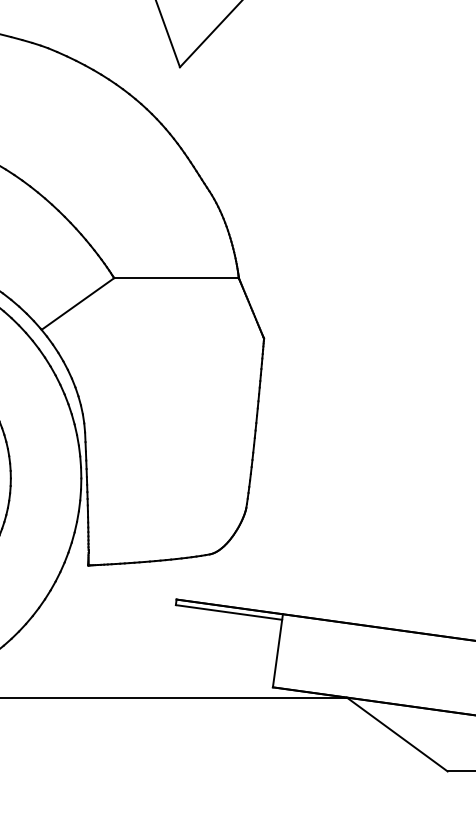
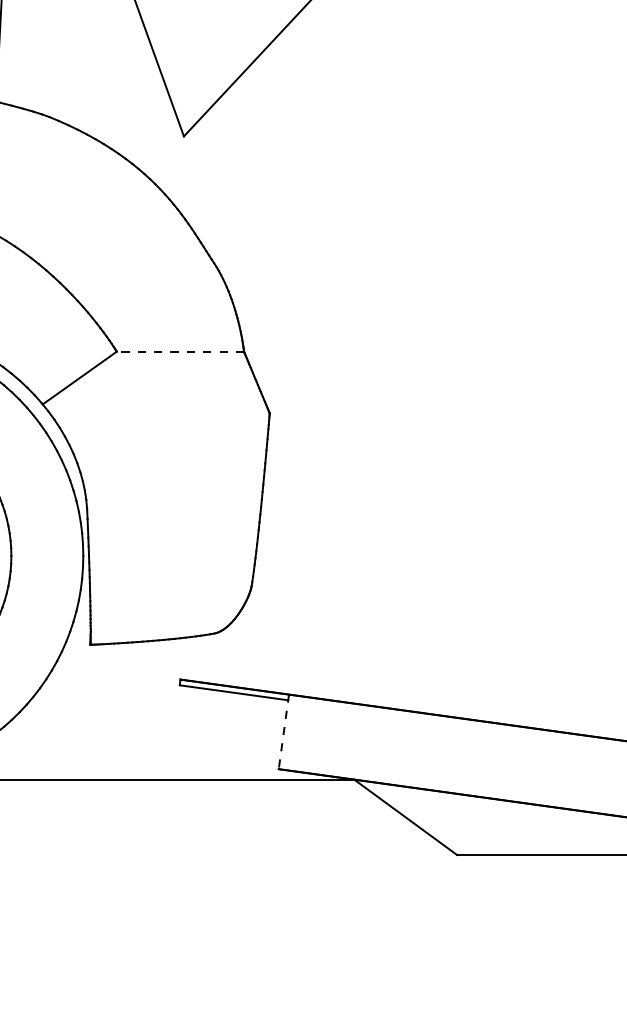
line: (176, 278) -> (180, 351), solid -> dashed
line: (277, 650) -> (283, 731), solid -> dashed

